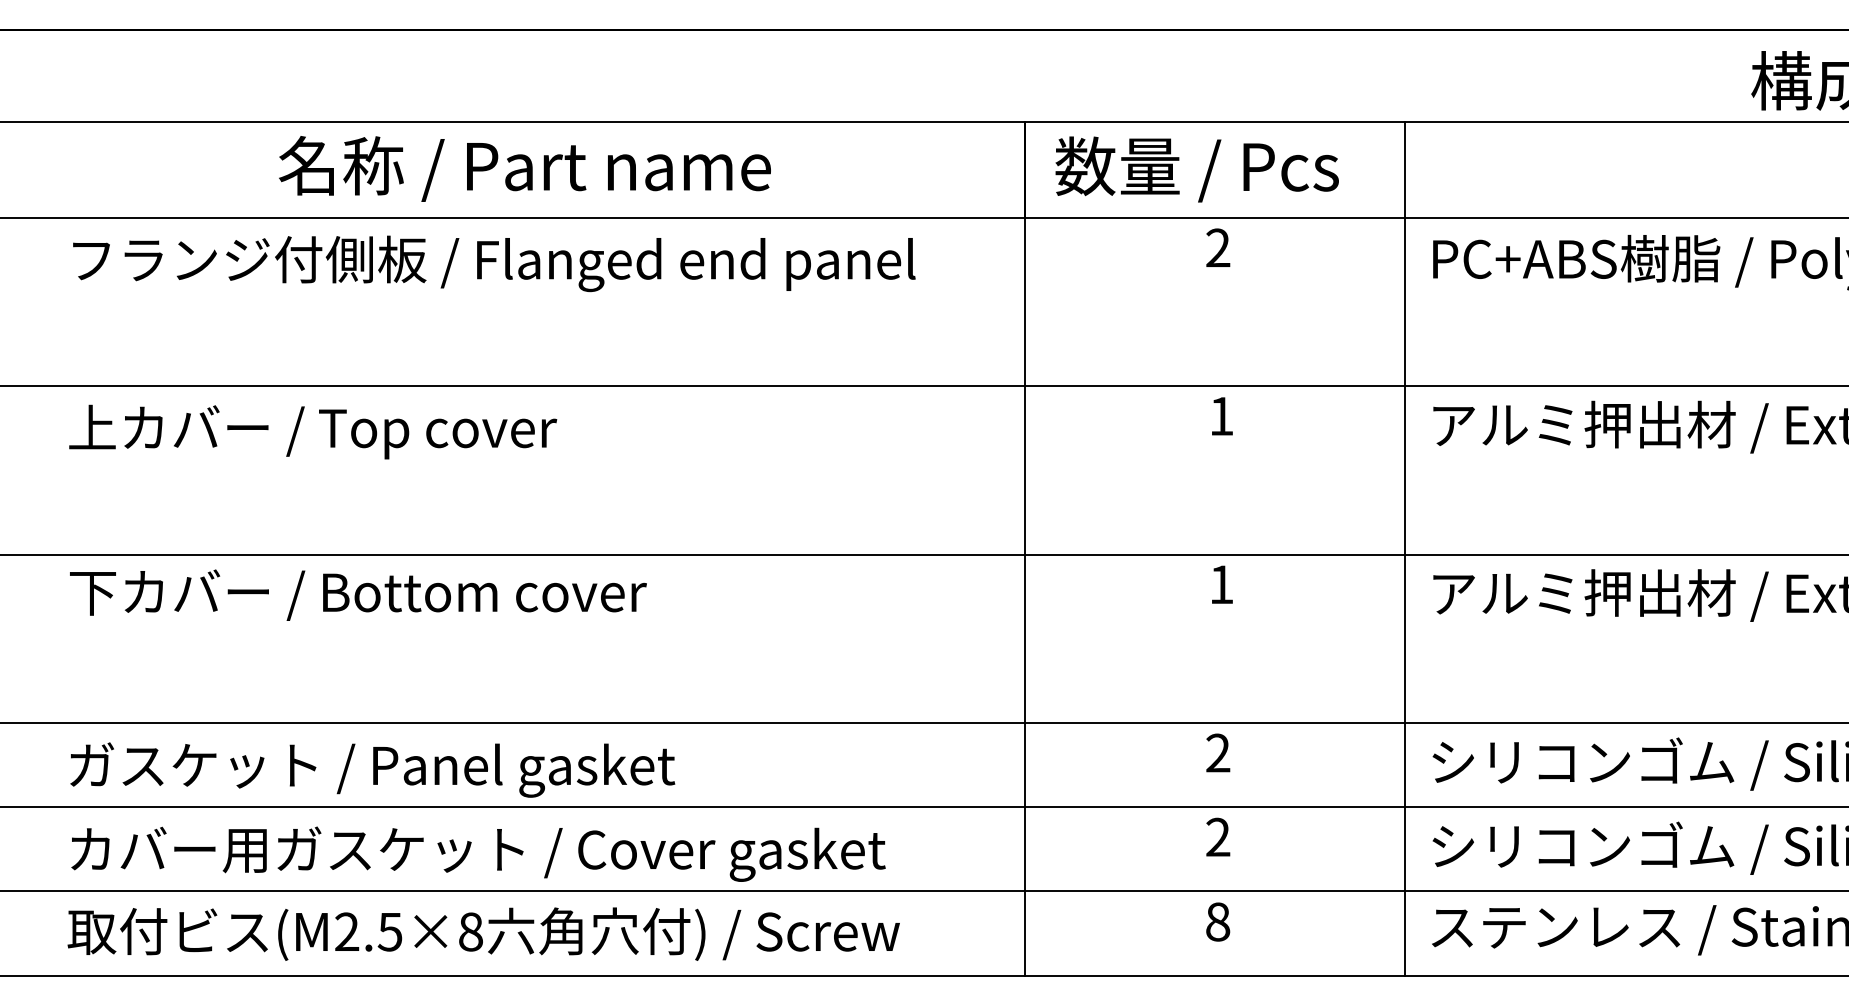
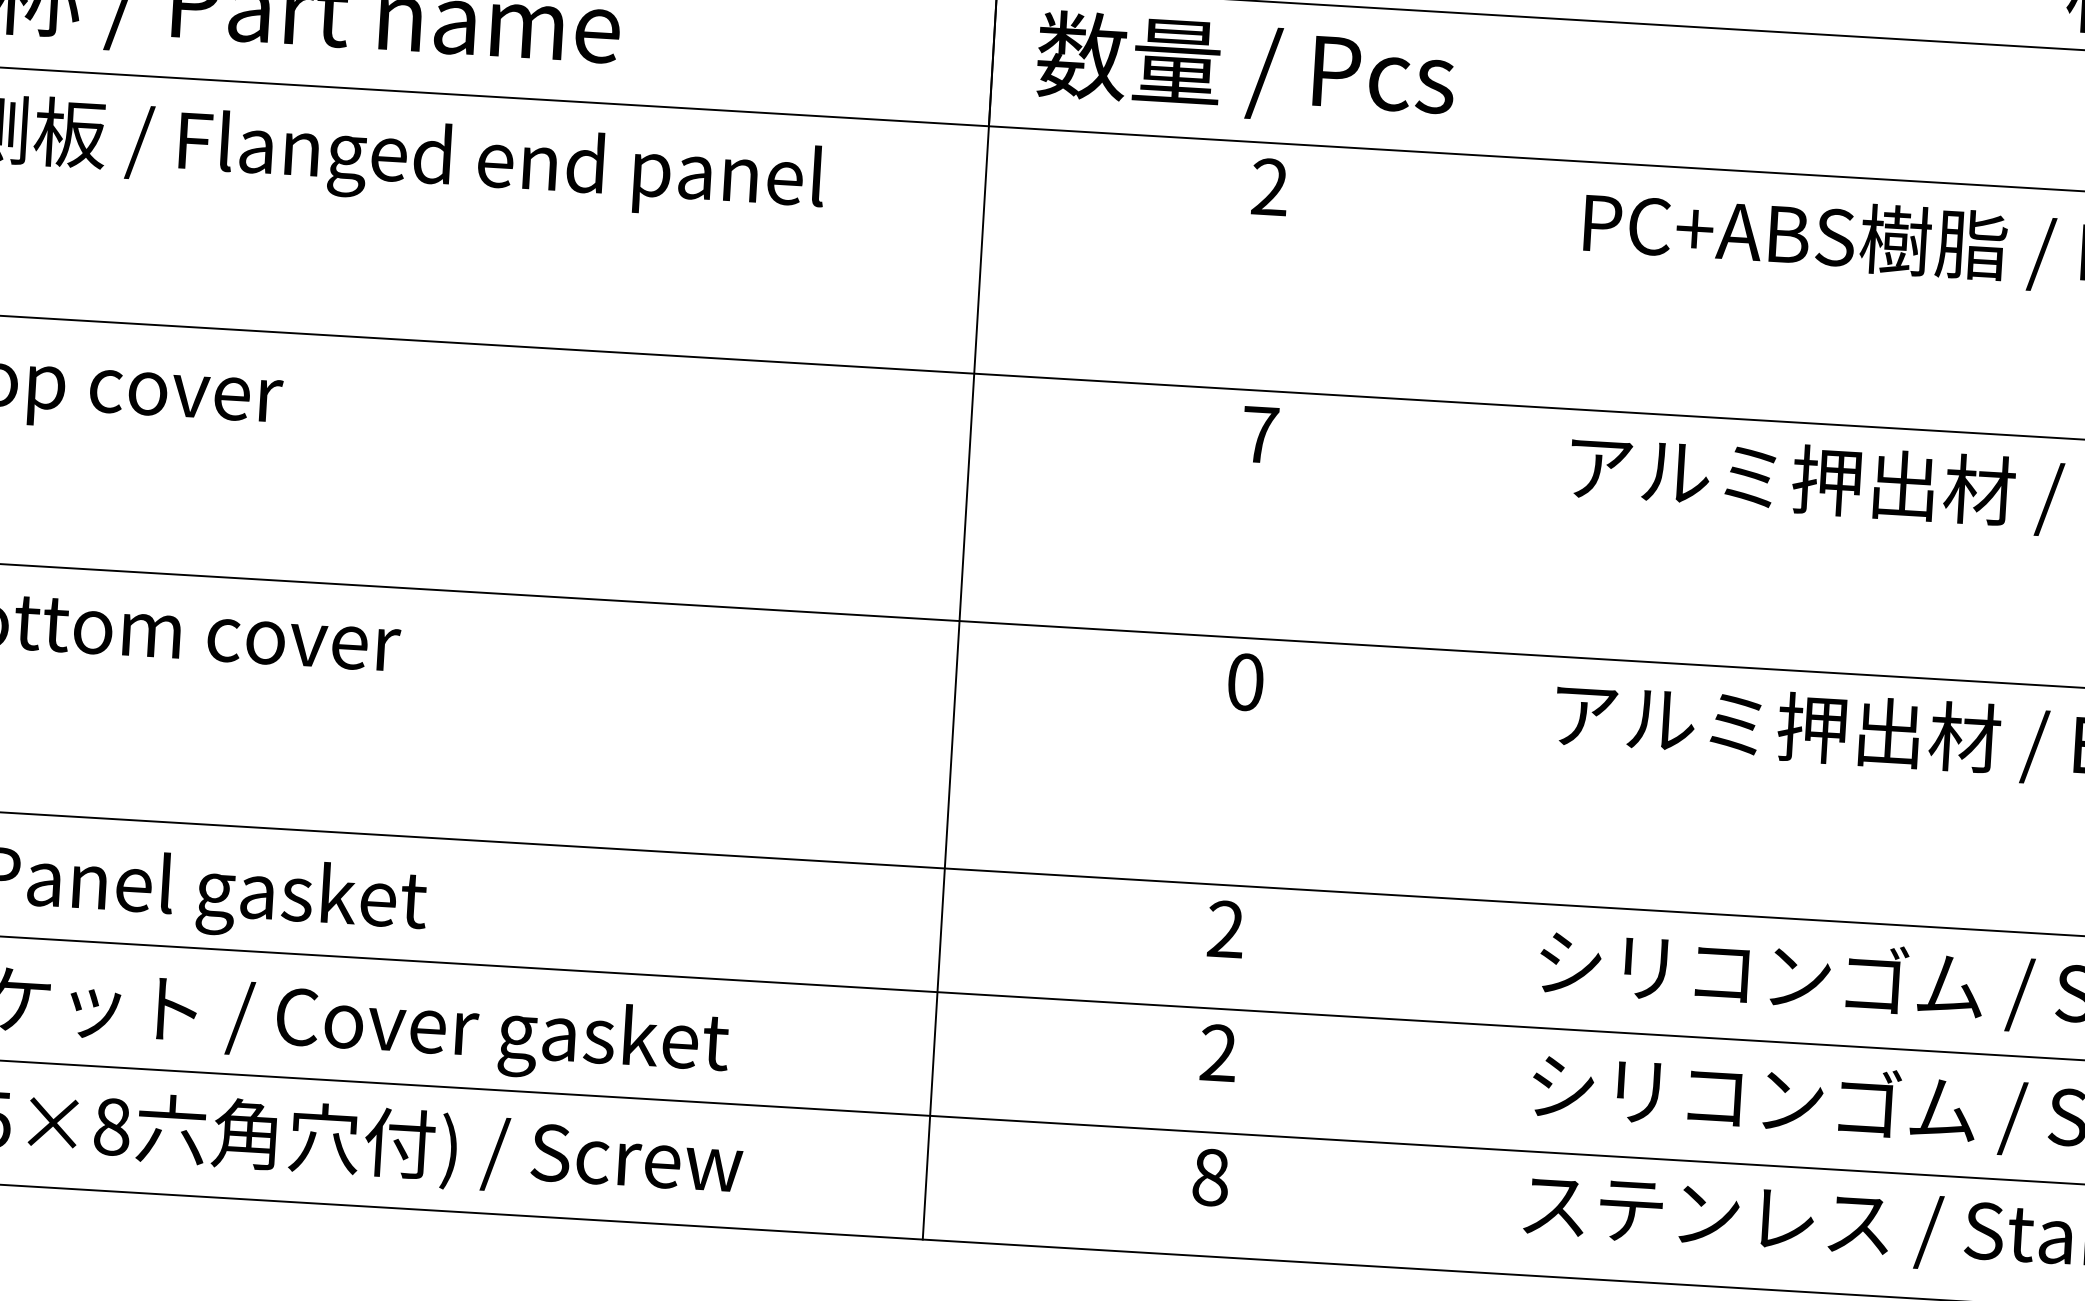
text: (1221, 416) -> (1260, 435), 1 -> 7
line: (1405, 548) -> (1518, 645), removed
text: (1221, 584) -> (1245, 681), 1 -> 0

